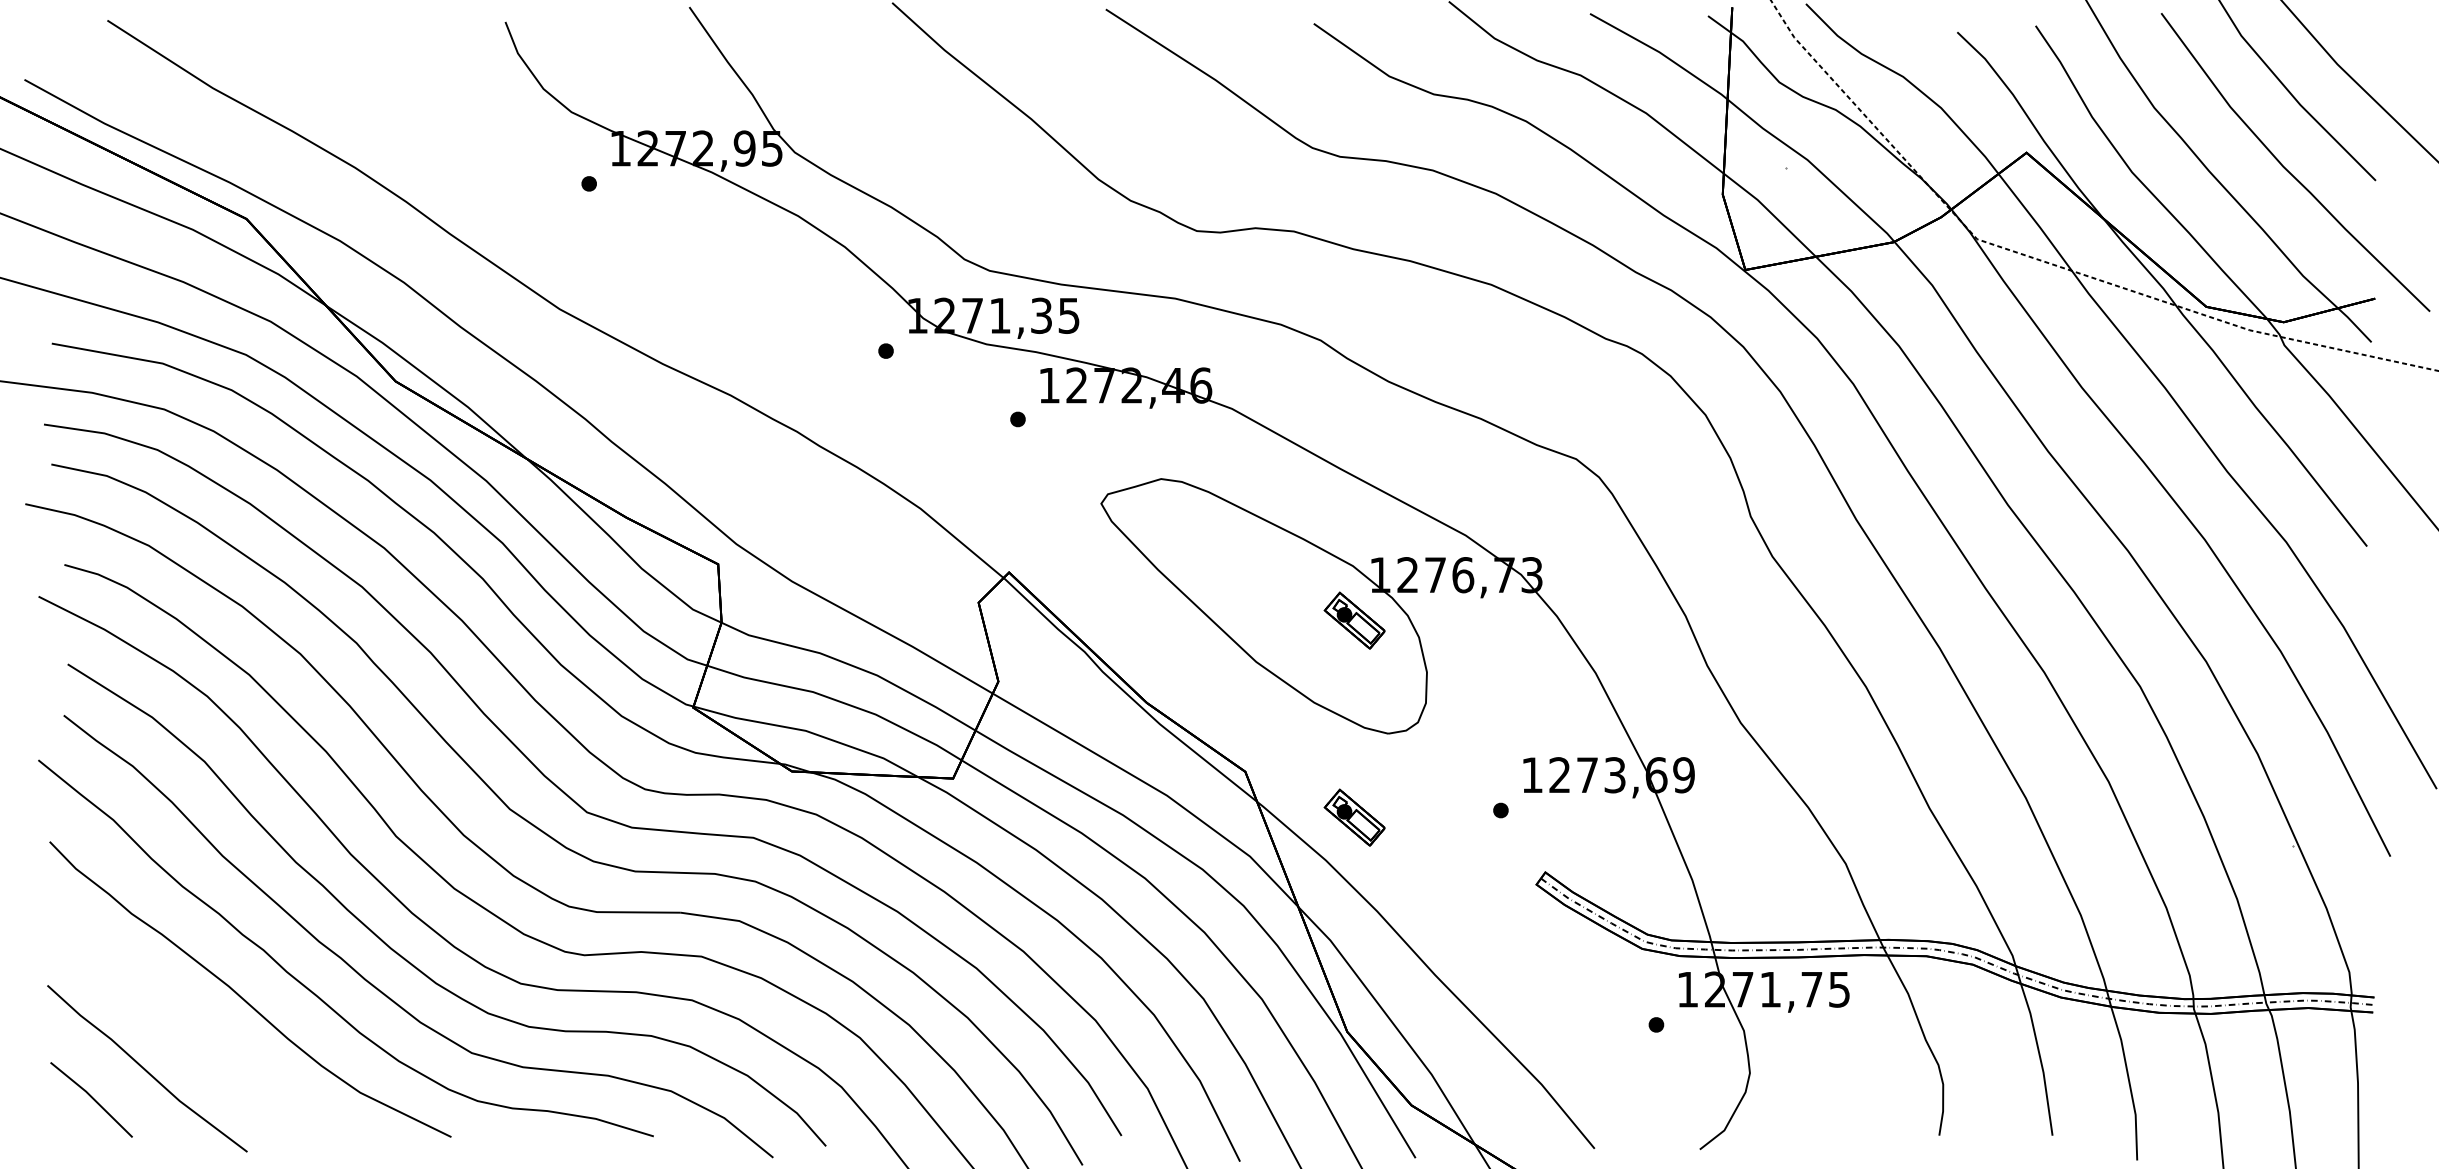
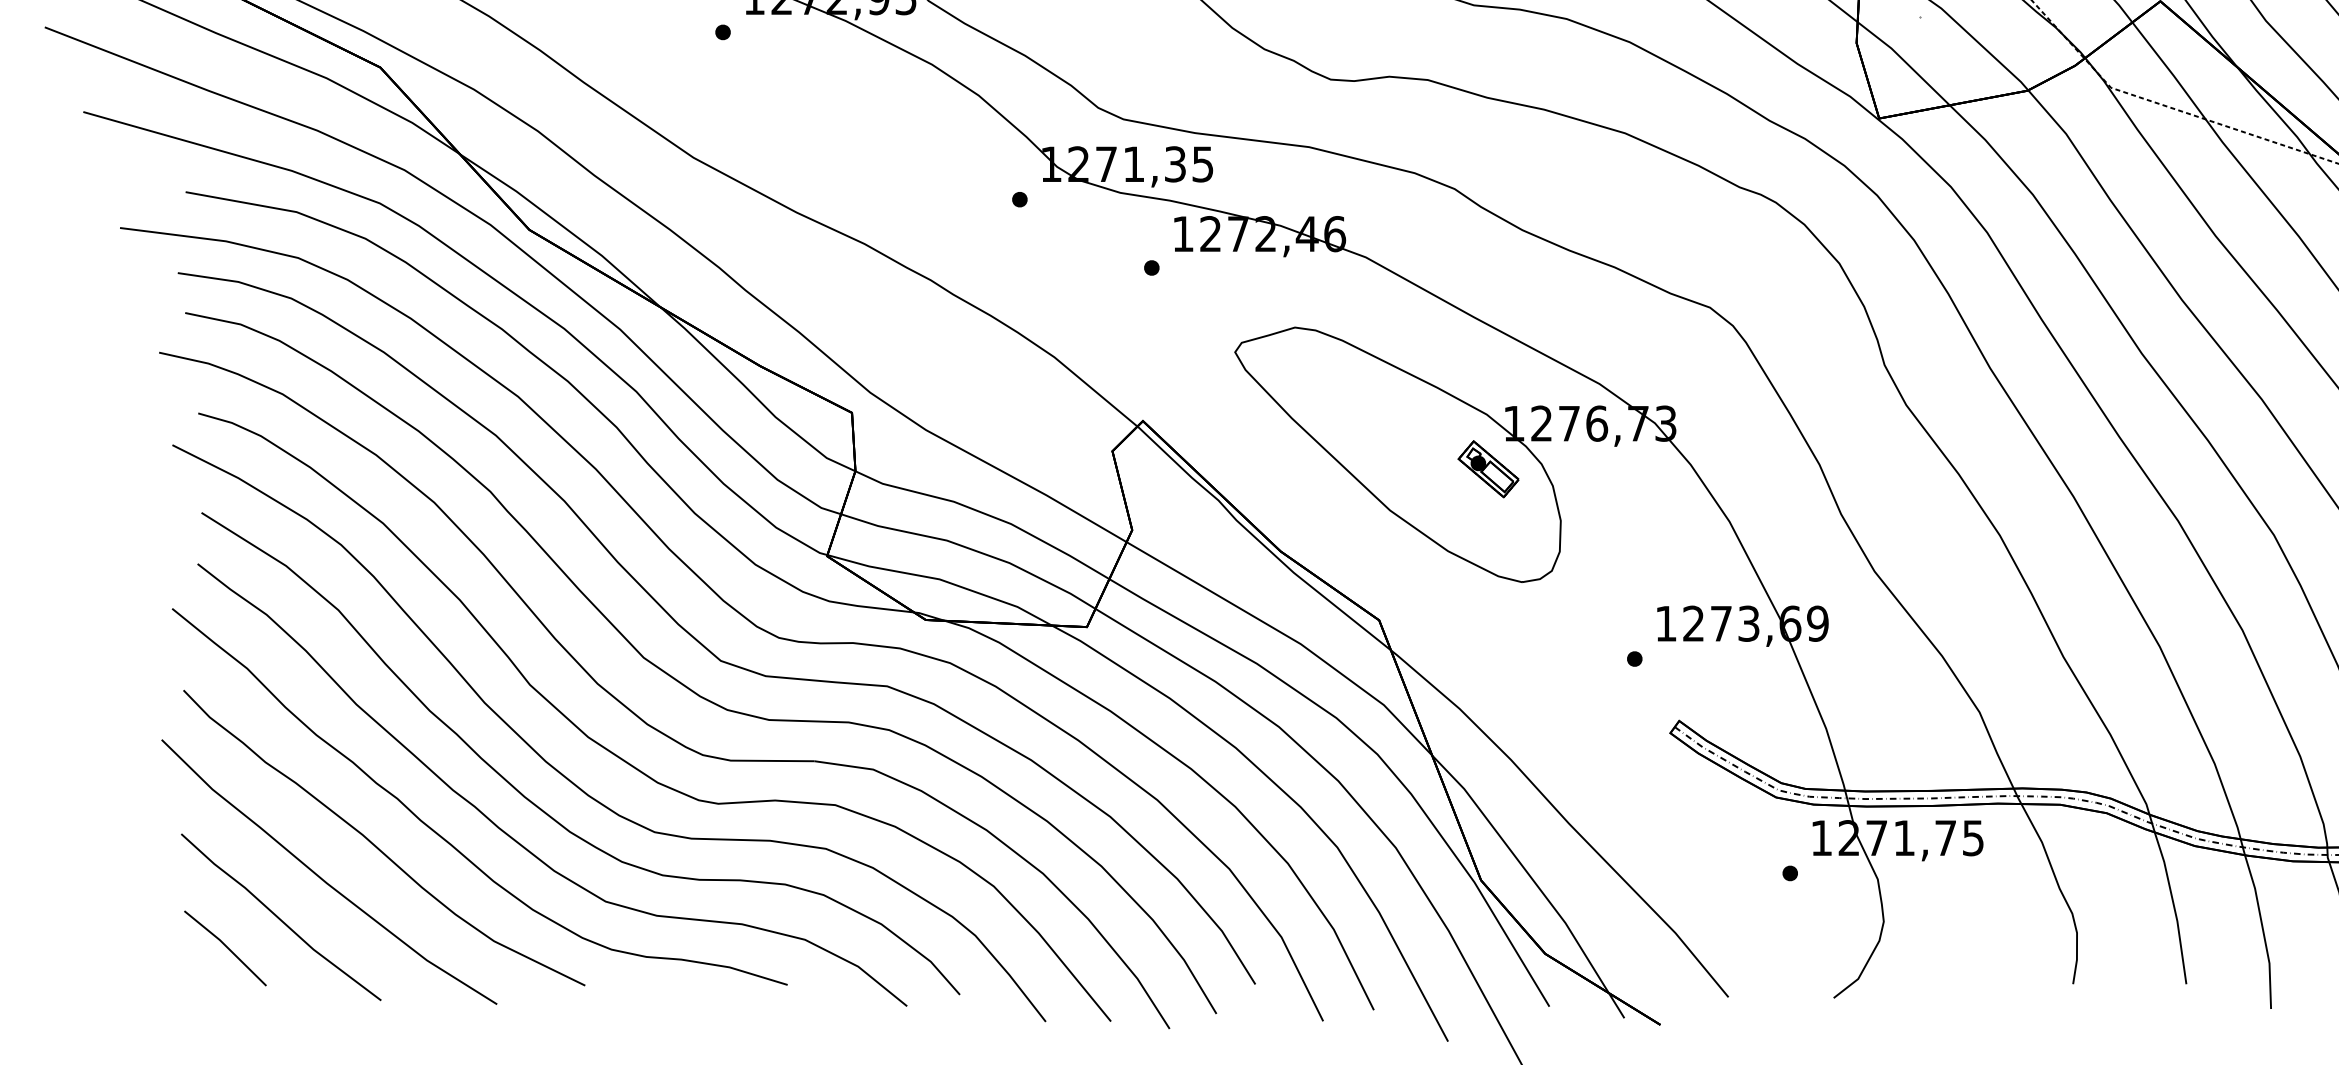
part: (1354, 817) -> (1488, 666), removed
curve: (188, 1029) -> (322, 878), added

